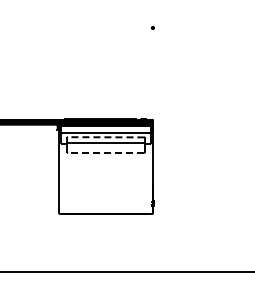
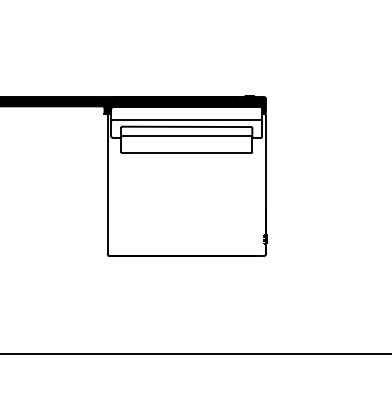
line: (105, 137) -> (185, 127), dashed -> solid
line: (105, 152) -> (185, 152), dashed -> solid

